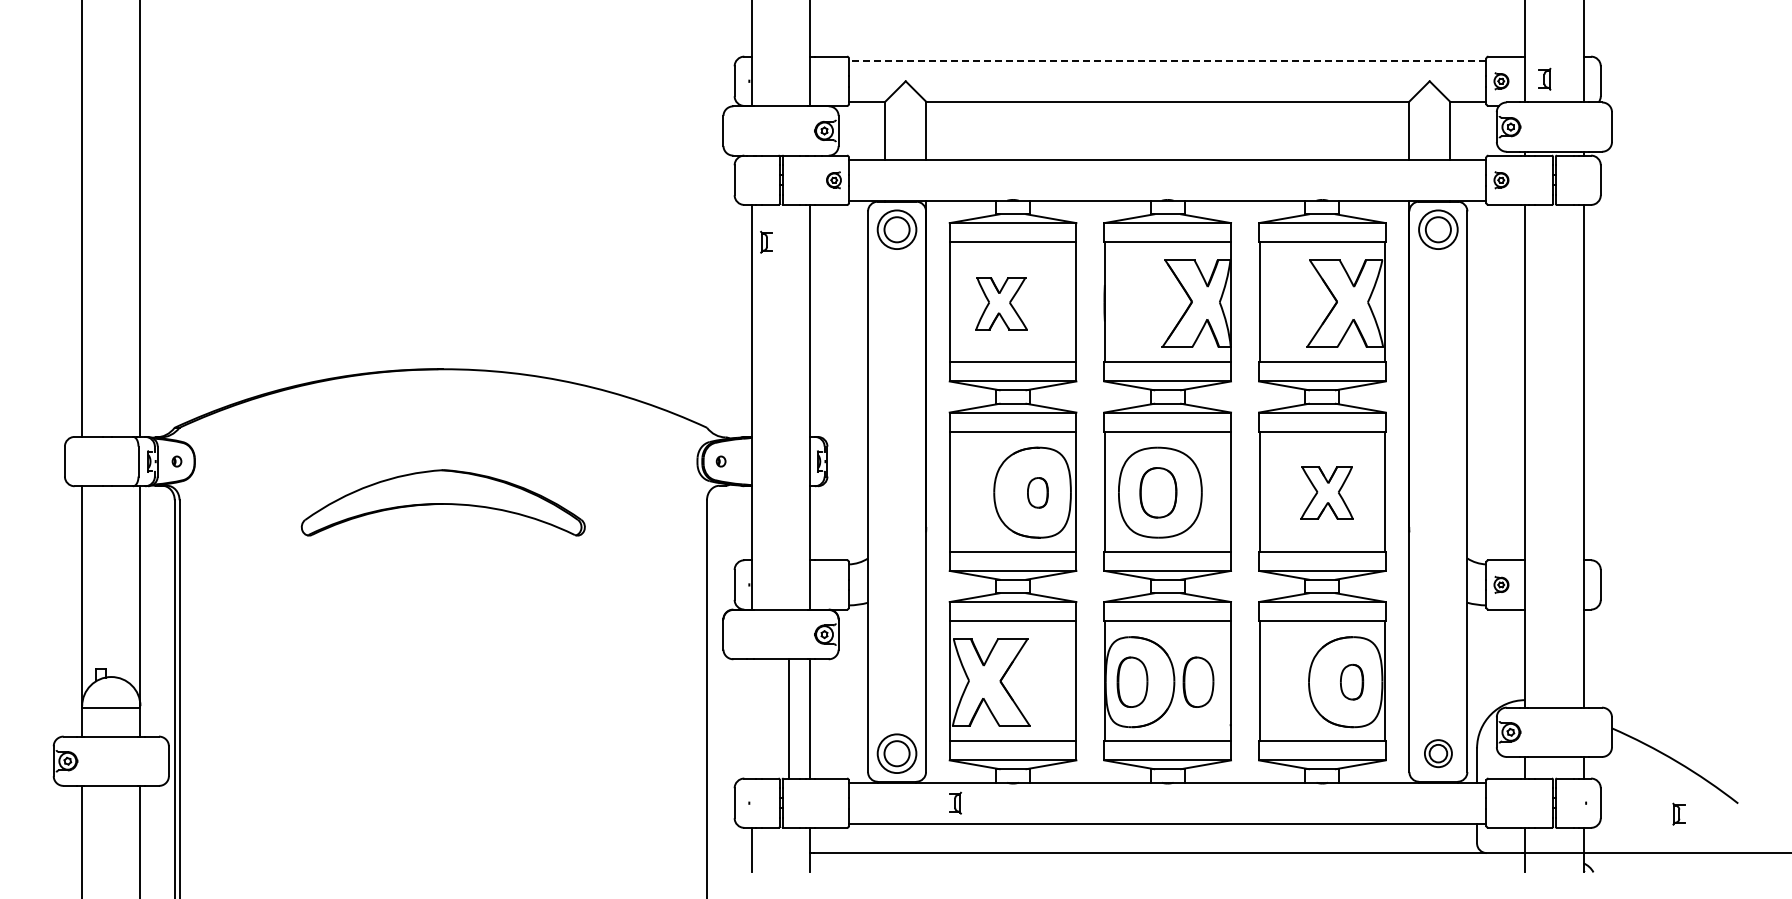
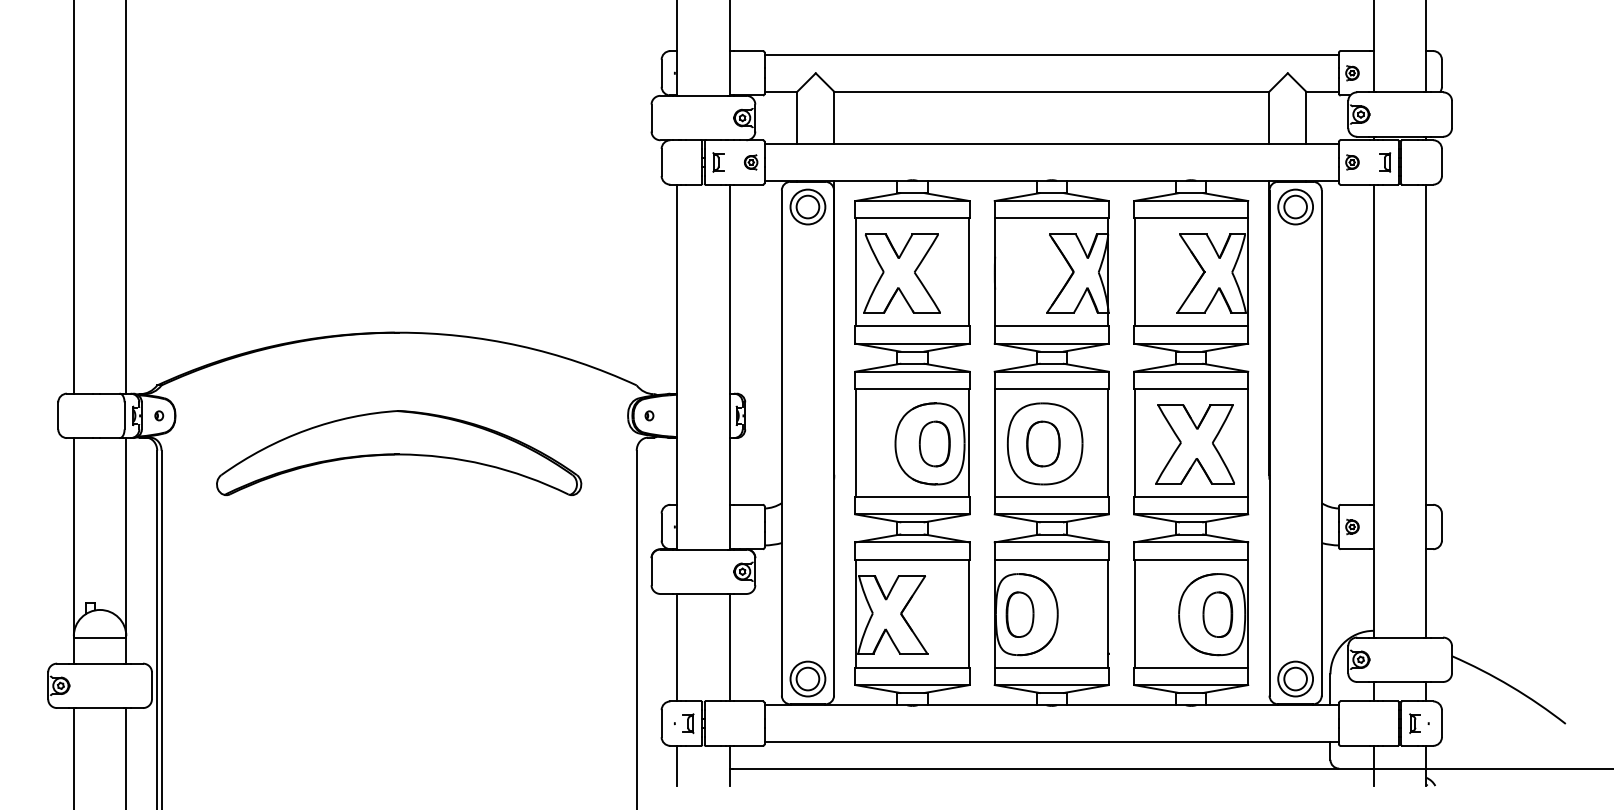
line: (1167, 60) -> (1051, 54), dashed -> solid
part: (1544, 78) -> (1384, 161), moved
part: (766, 241) -> (718, 161), moved
part: (1001, 303) -> (902, 273), size x1.67
part: (1037, 492) -> (934, 443), size x1.67
part: (1326, 493) -> (1194, 444), size x1.67
part: (443, 502) -> (399, 452), size x1.43
part: (1198, 681) -> (1079, 614), removed
part: (1351, 681) -> (1217, 614), size x1.43
line: (788, 718) -> (676, 647), moved
part: (1438, 753) -> (1295, 678), size x1.43
part: (955, 802) -> (688, 723), moved
part: (1678, 813) -> (1414, 723), moved

